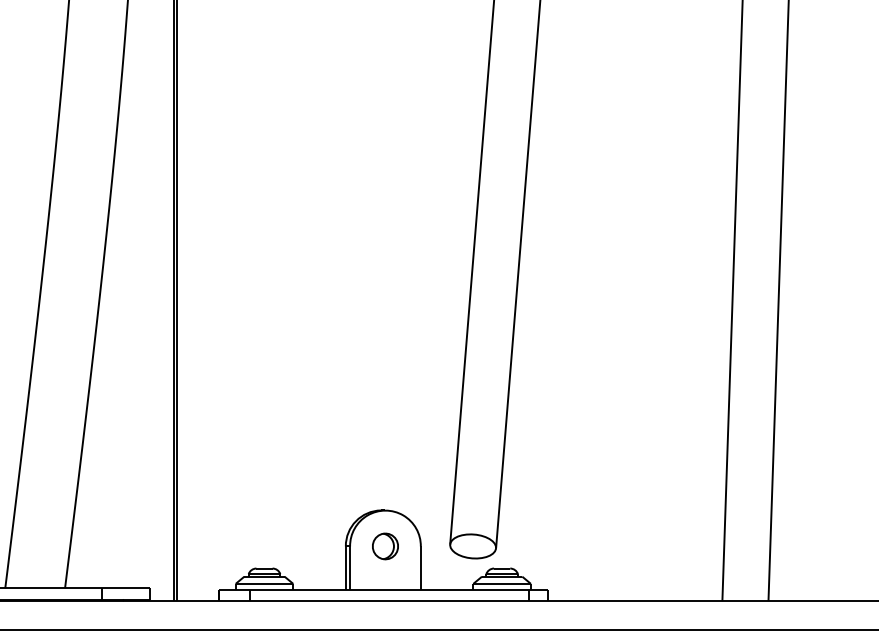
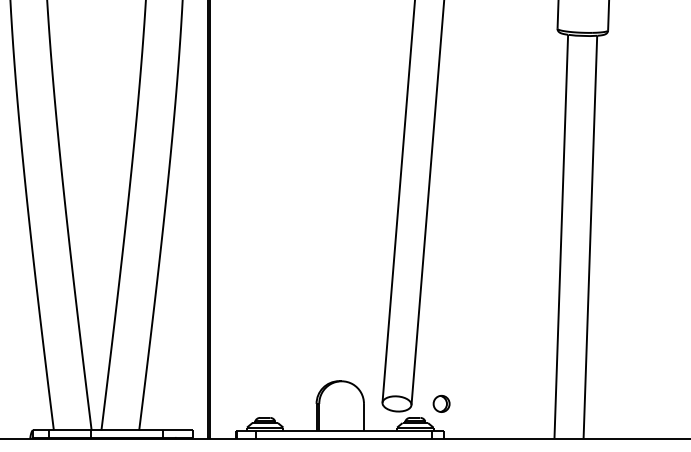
part: (385, 545) -> (441, 403), moved

